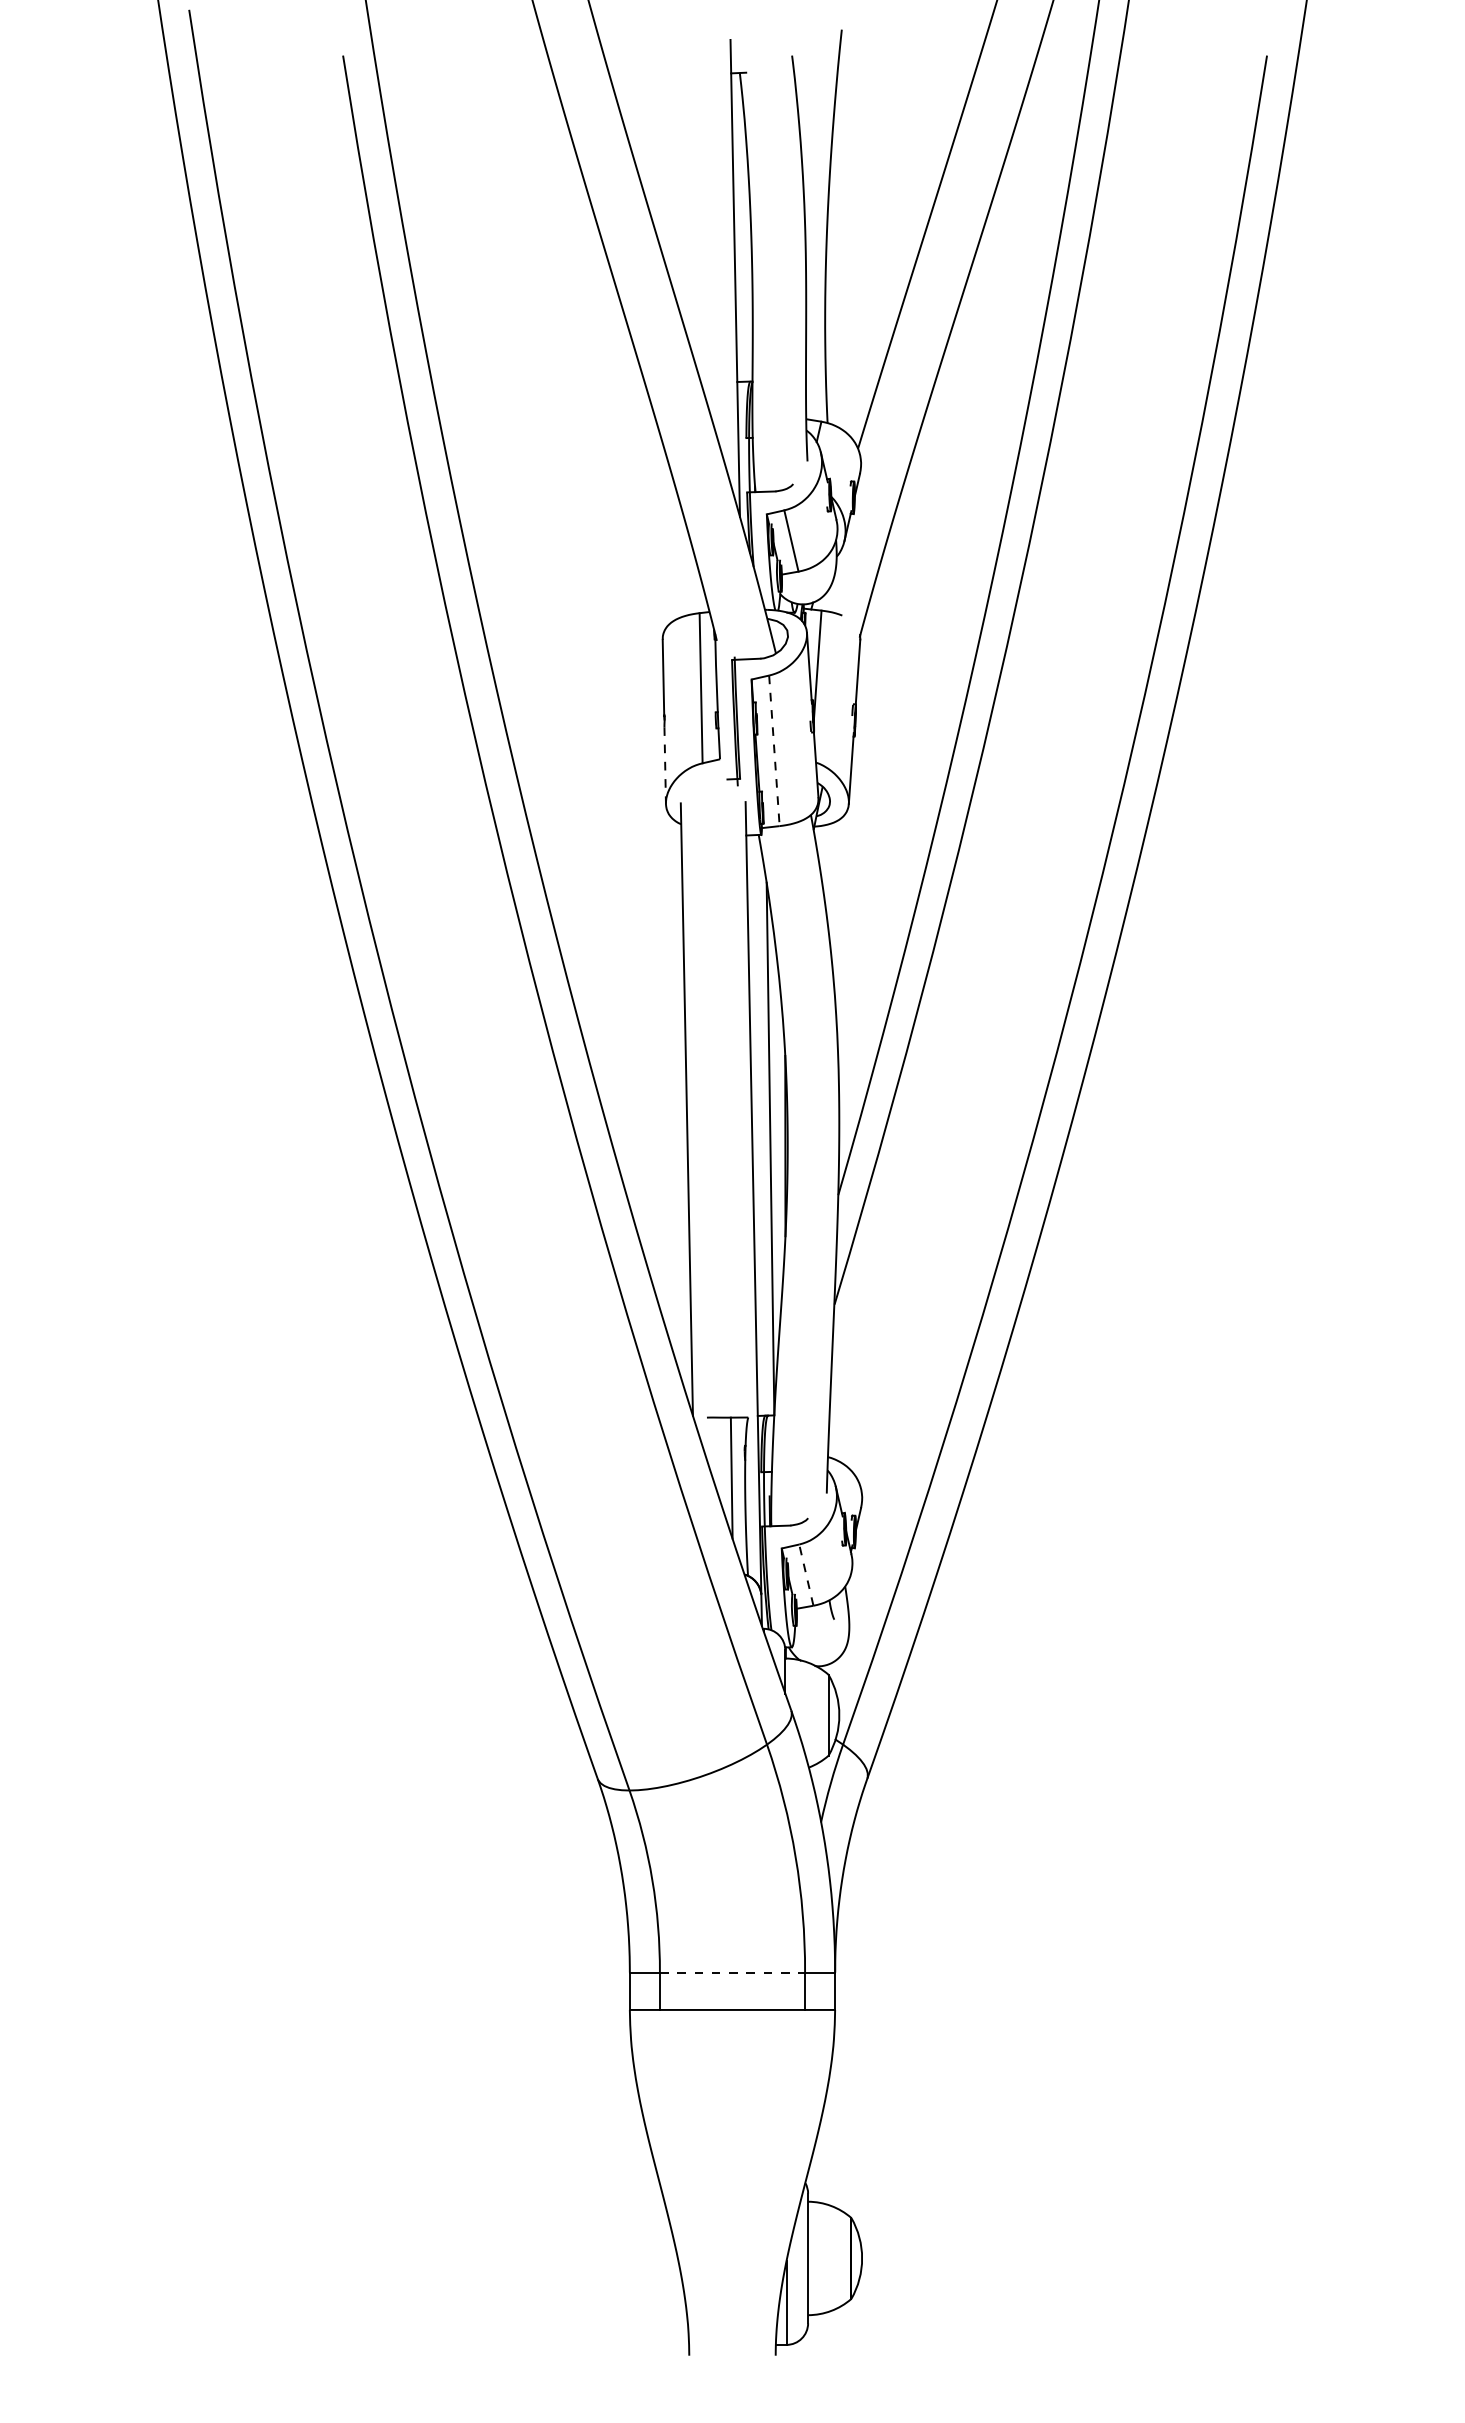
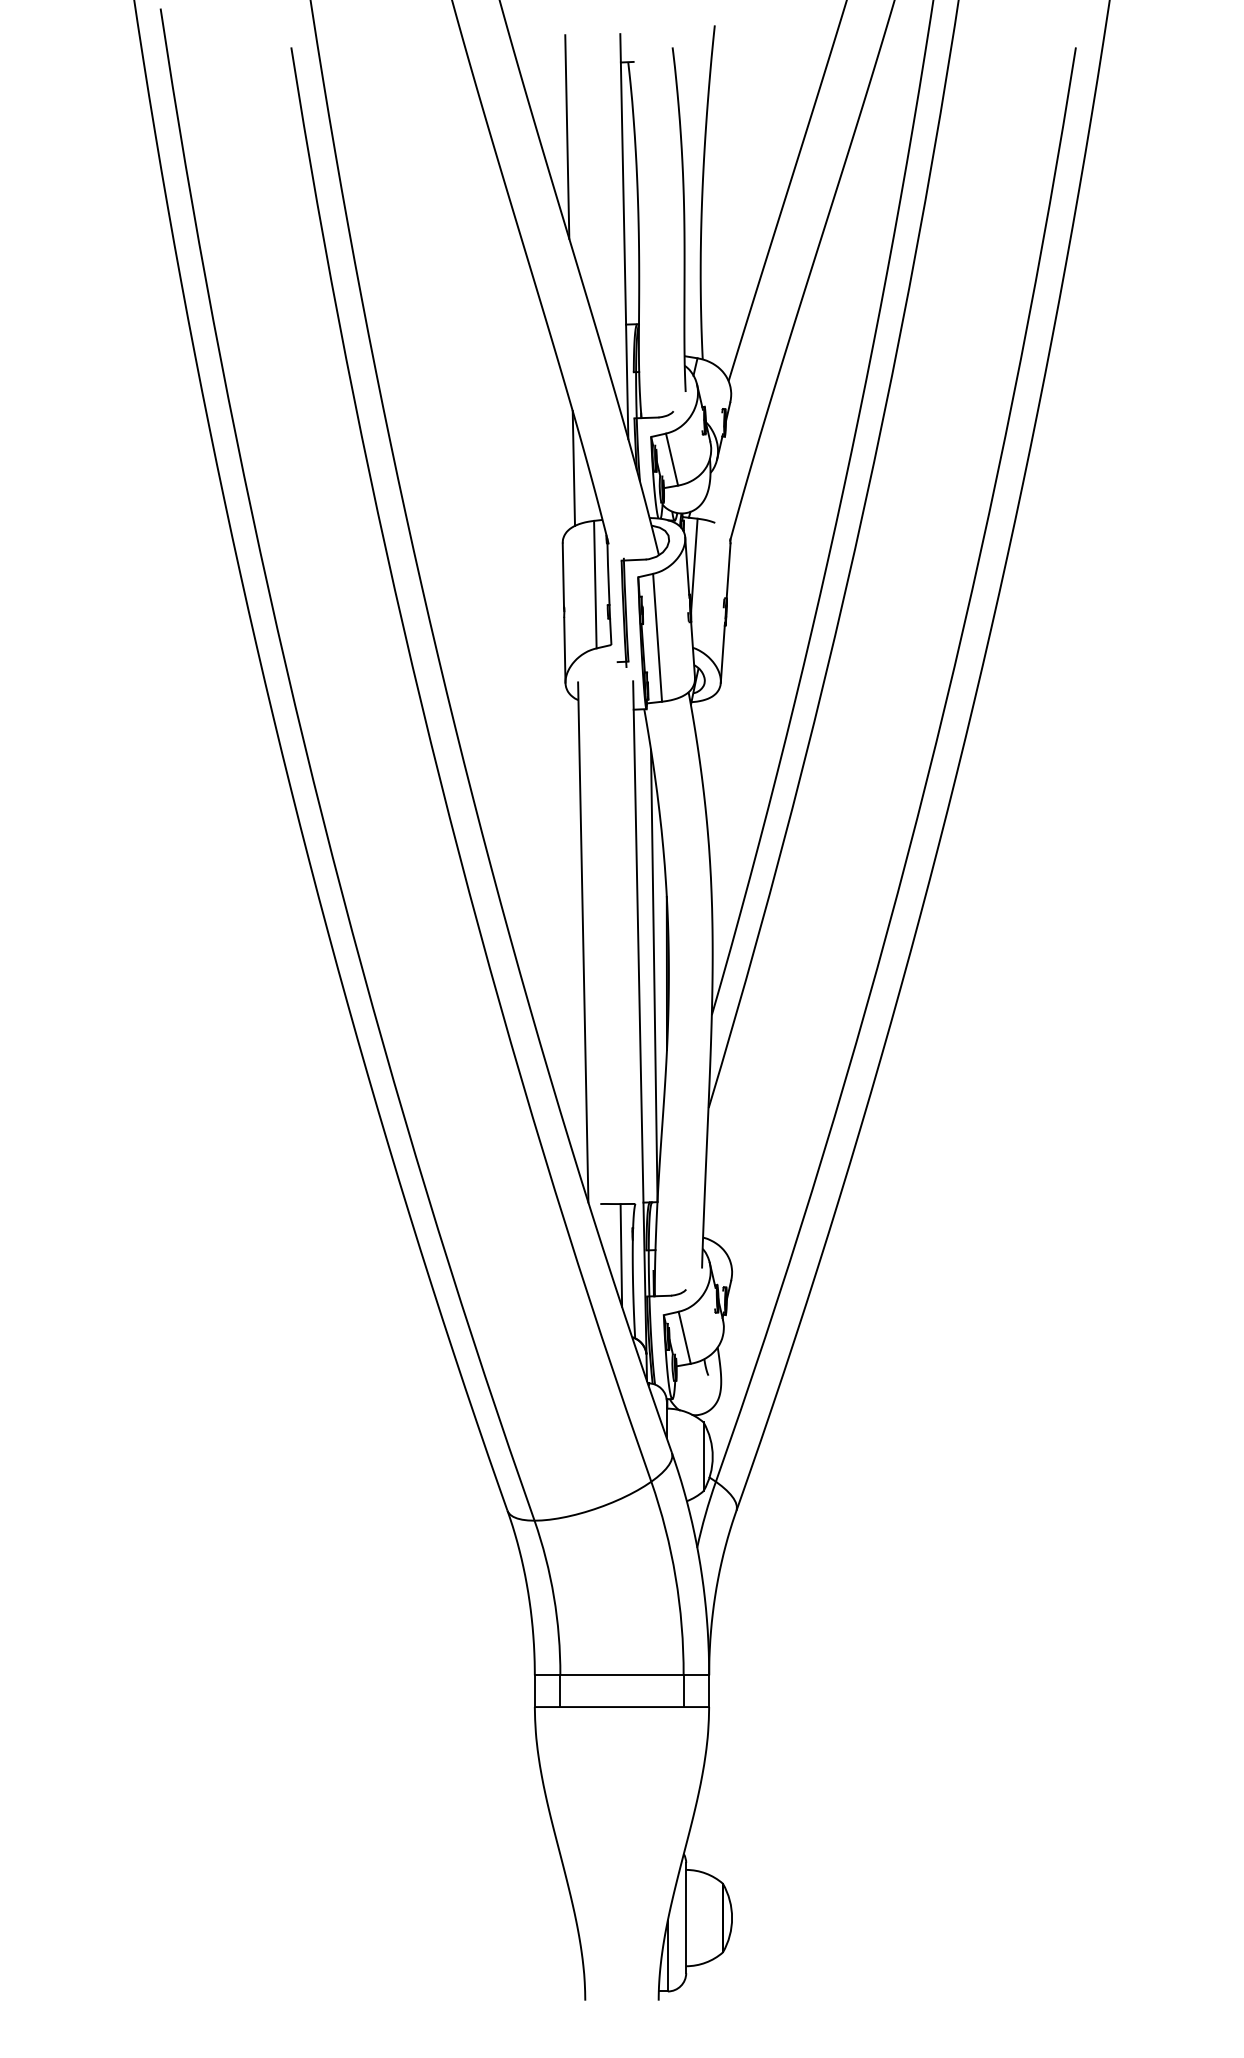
line: (667, 161) -> (566, 137), added
line: (675, 551) -> (573, 468), added
line: (774, 751) -> (657, 638), dashed -> solid
line: (665, 765) -> (565, 650), dashed -> solid
line: (806, 1574) -> (684, 1337), dashed -> solid
line: (732, 1972) -> (622, 1675), dashed -> solid

